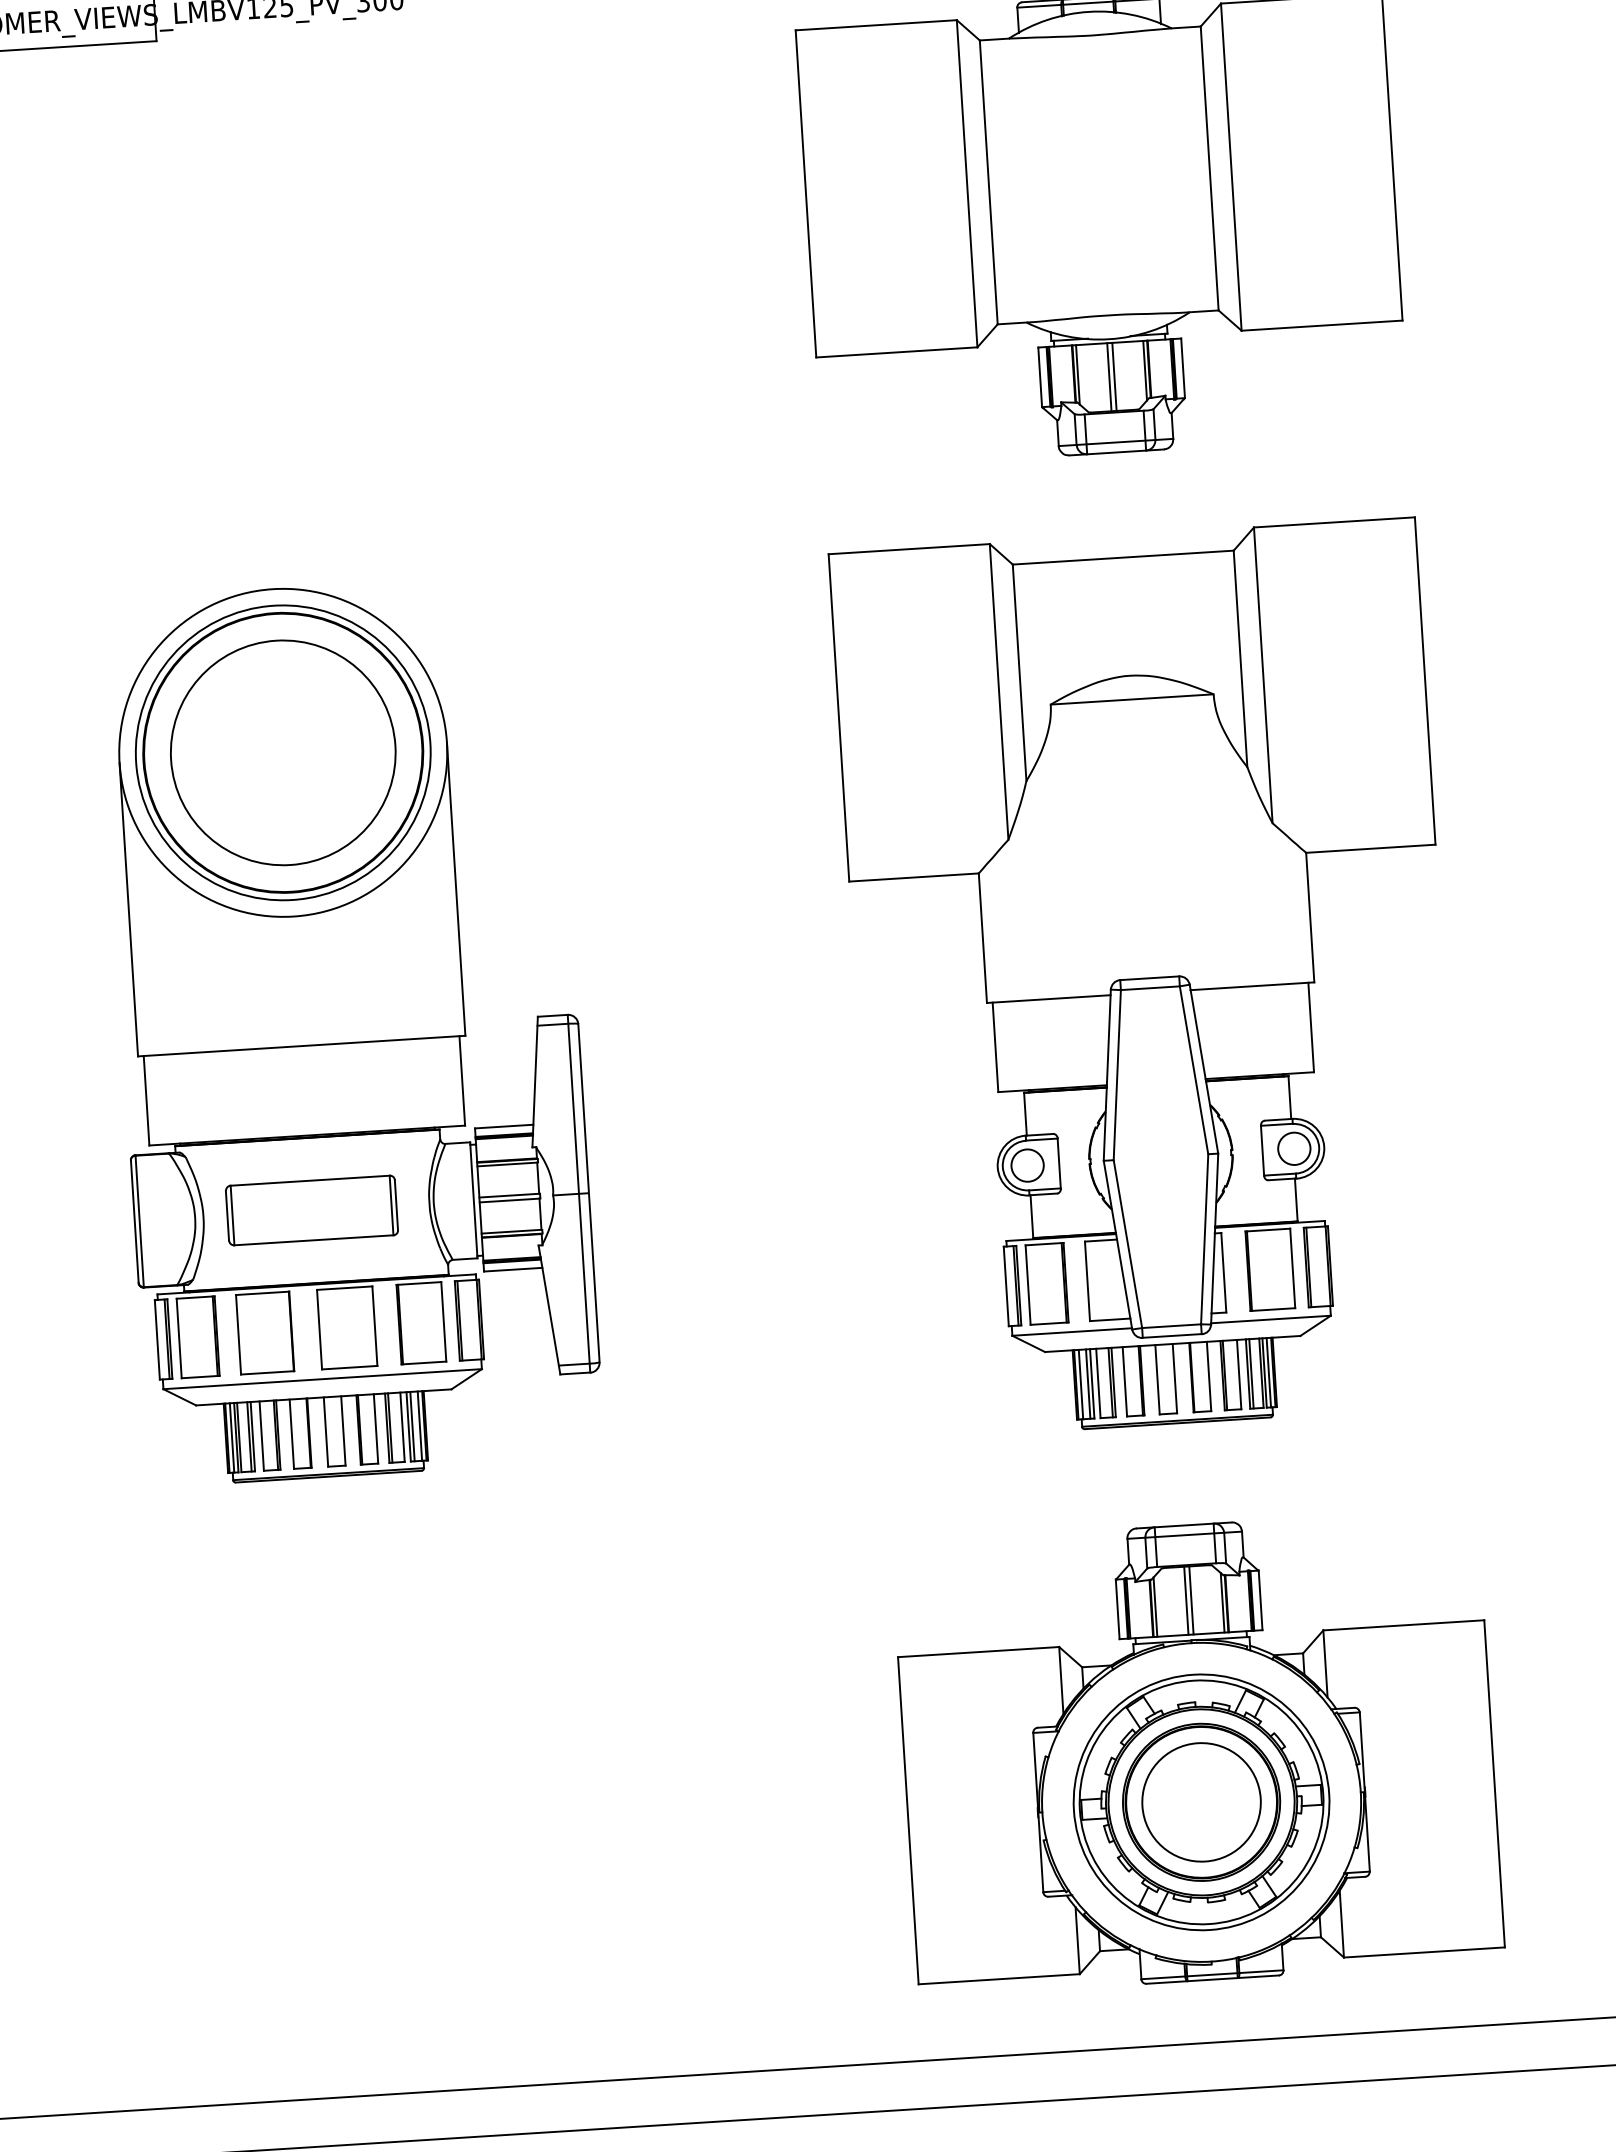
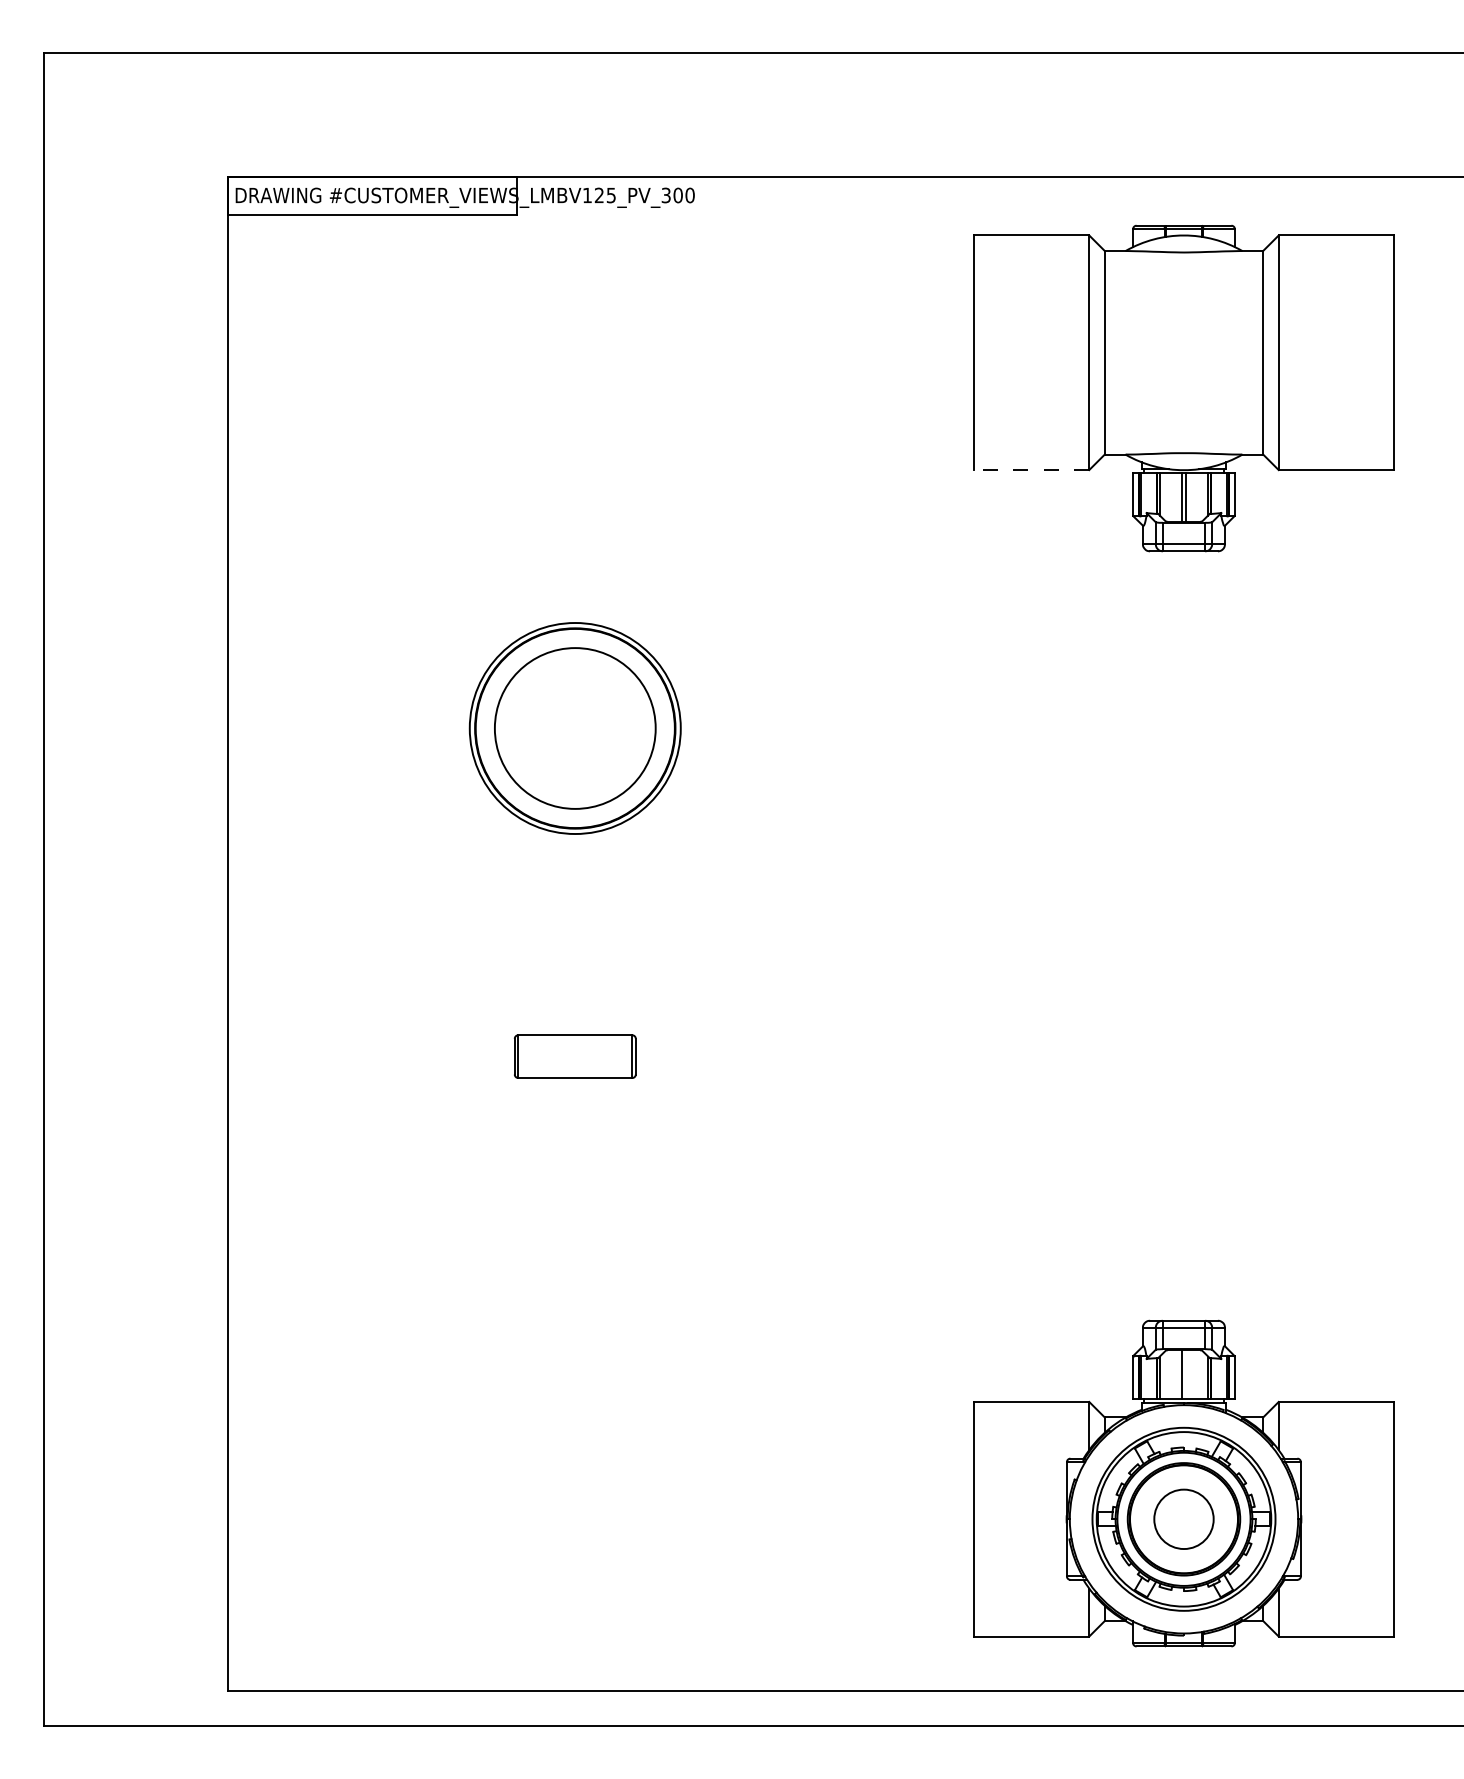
line: (896, 353) -> (1031, 470), solid -> dashed
part: (1149, 979) -> (1183, 929), removed
part: (350, 1030) -> (610, 929), removed
line: (1190, 1600) -> (1185, 1374), removed
circle: (1200, 1801) -> (1183, 1518), size x0.7

